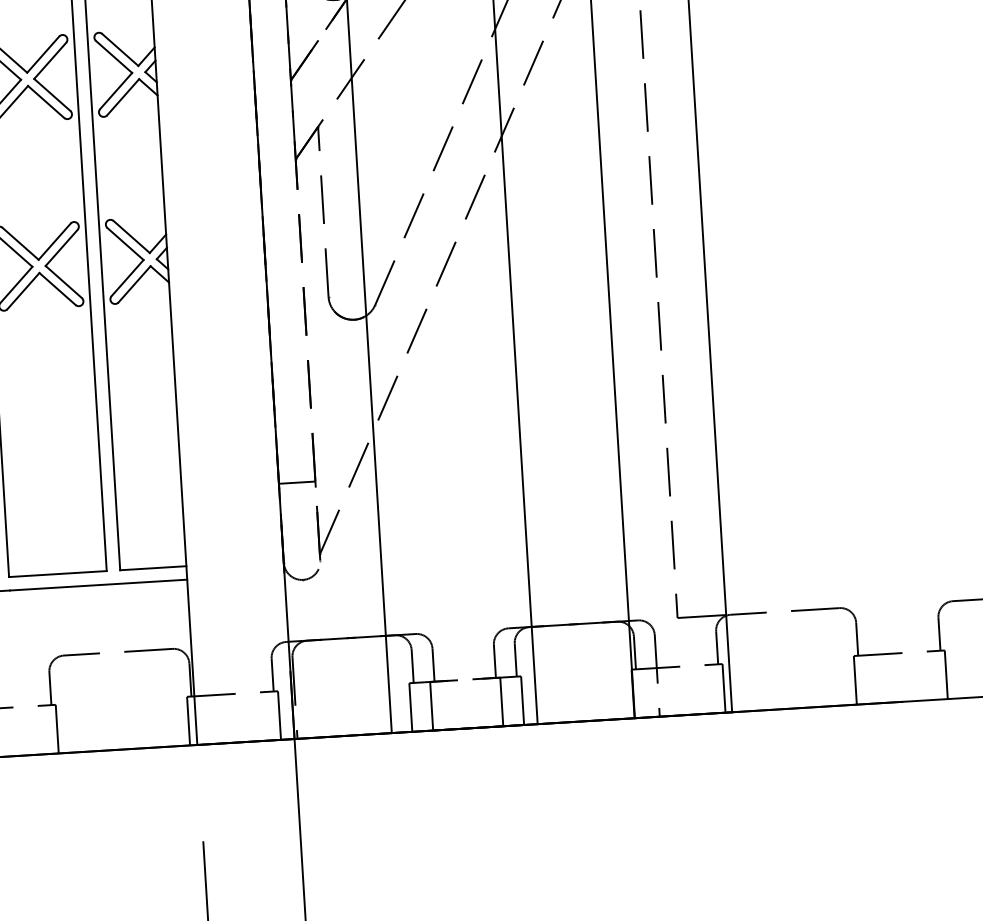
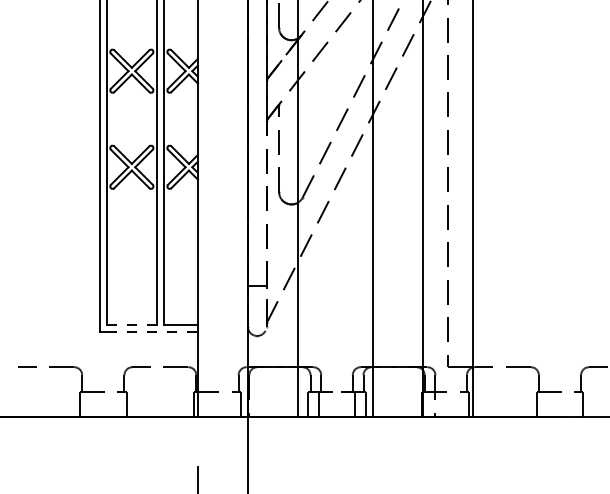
line: (59, 574) -> (132, 325), solid -> dashed
line: (98, 585) -> (152, 332), solid -> dashed

